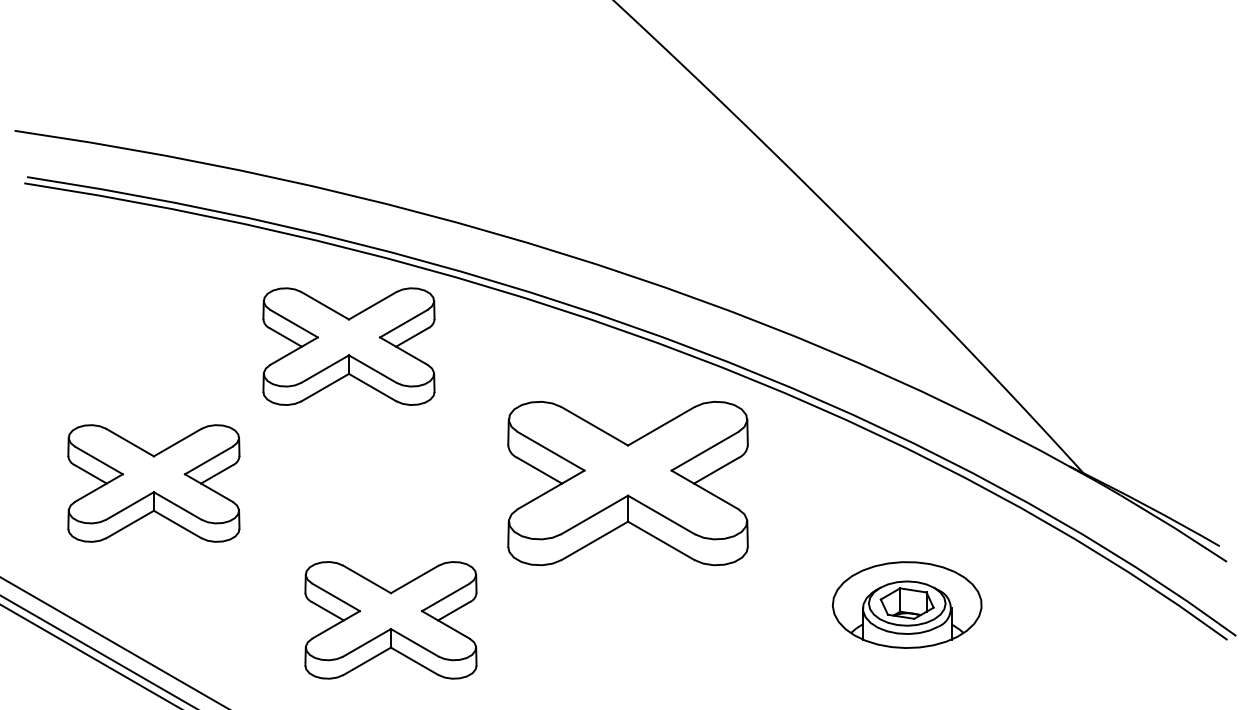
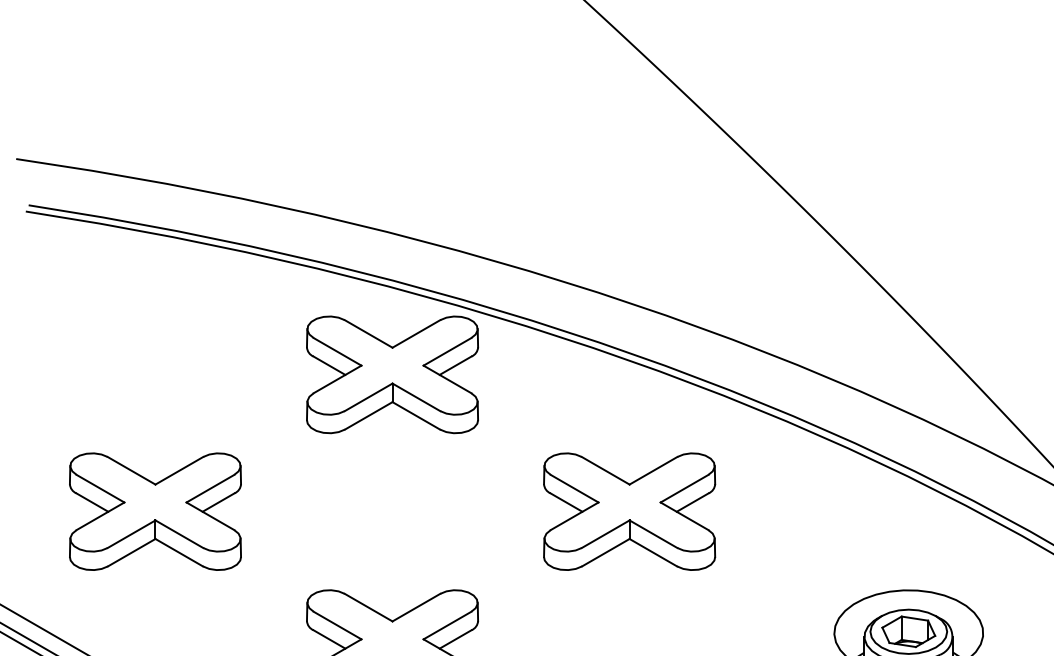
part: (348, 346) -> (392, 374), moved
part: (627, 483) -> (629, 511), size x0.71

